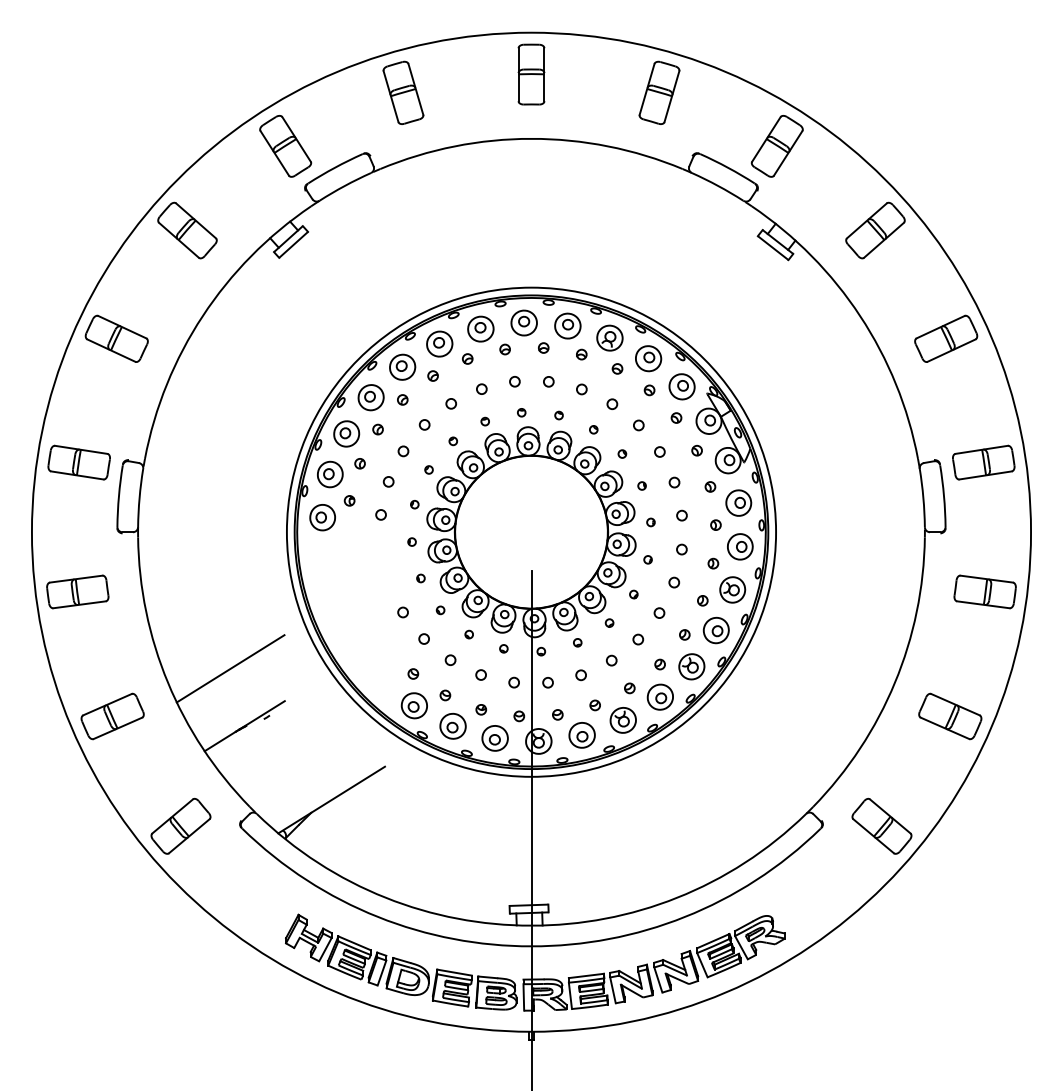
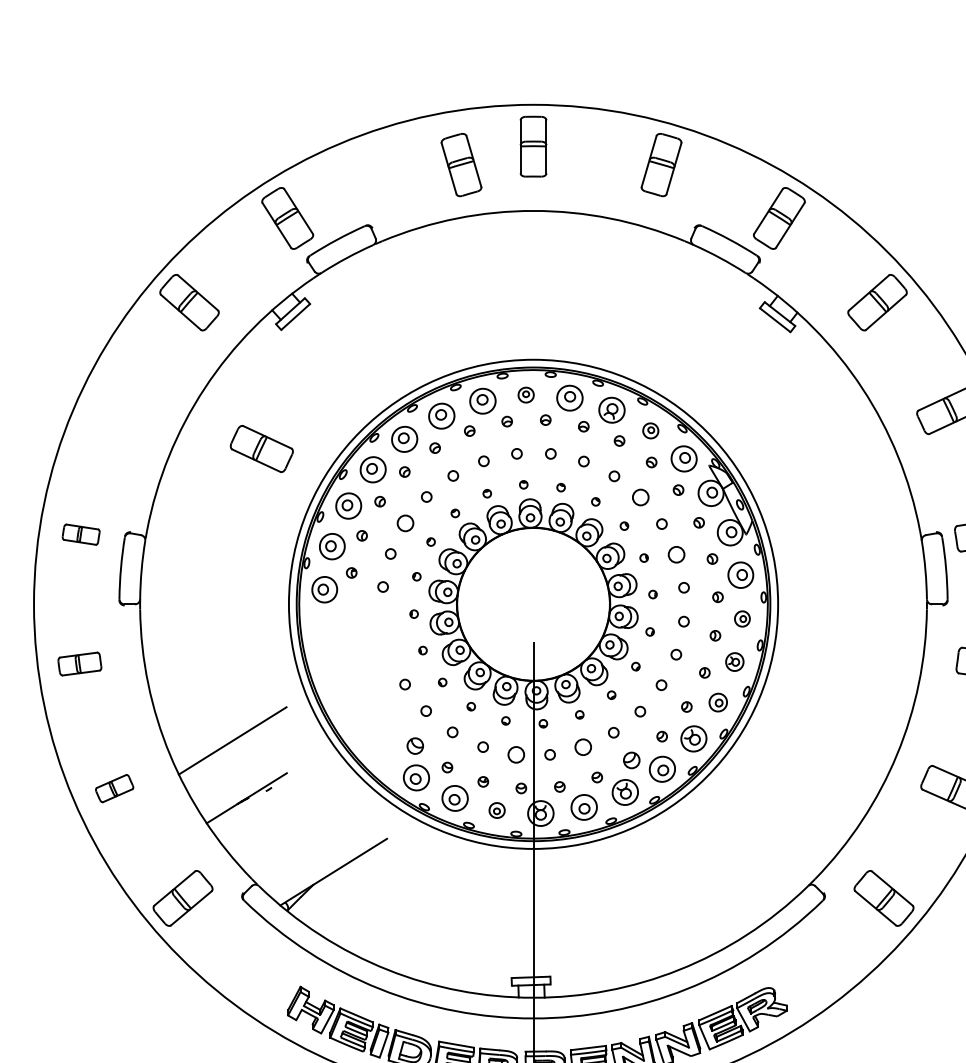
part: (403, 92) -> (461, 164), moved
part: (523, 322) -> (525, 394), size x0.6
part: (116, 338) -> (261, 448), moved
part: (648, 358) -> (650, 430), size x0.6
circle: (638, 425) -> (640, 497), size x1.6
circle: (403, 451) -> (405, 523), size x1.6
part: (78, 462) -> (80, 534), size x0.6
circle: (674, 482) -> (676, 554), size x1.6
part: (740, 546) -> (742, 618), size x0.6
part: (732, 589) -> (734, 661), size x0.7
part: (77, 591) -> (79, 663), size x0.7
part: (715, 630) -> (717, 702), size x0.7
part: (413, 673) -> (415, 745), size x1.6
circle: (580, 675) -> (582, 747), size x1.6
circle: (513, 682) -> (515, 754), size x1.6
part: (629, 688) -> (631, 760), size x1.6
part: (112, 716) -> (114, 788), size x0.6
part: (494, 738) -> (496, 810), size x0.6

